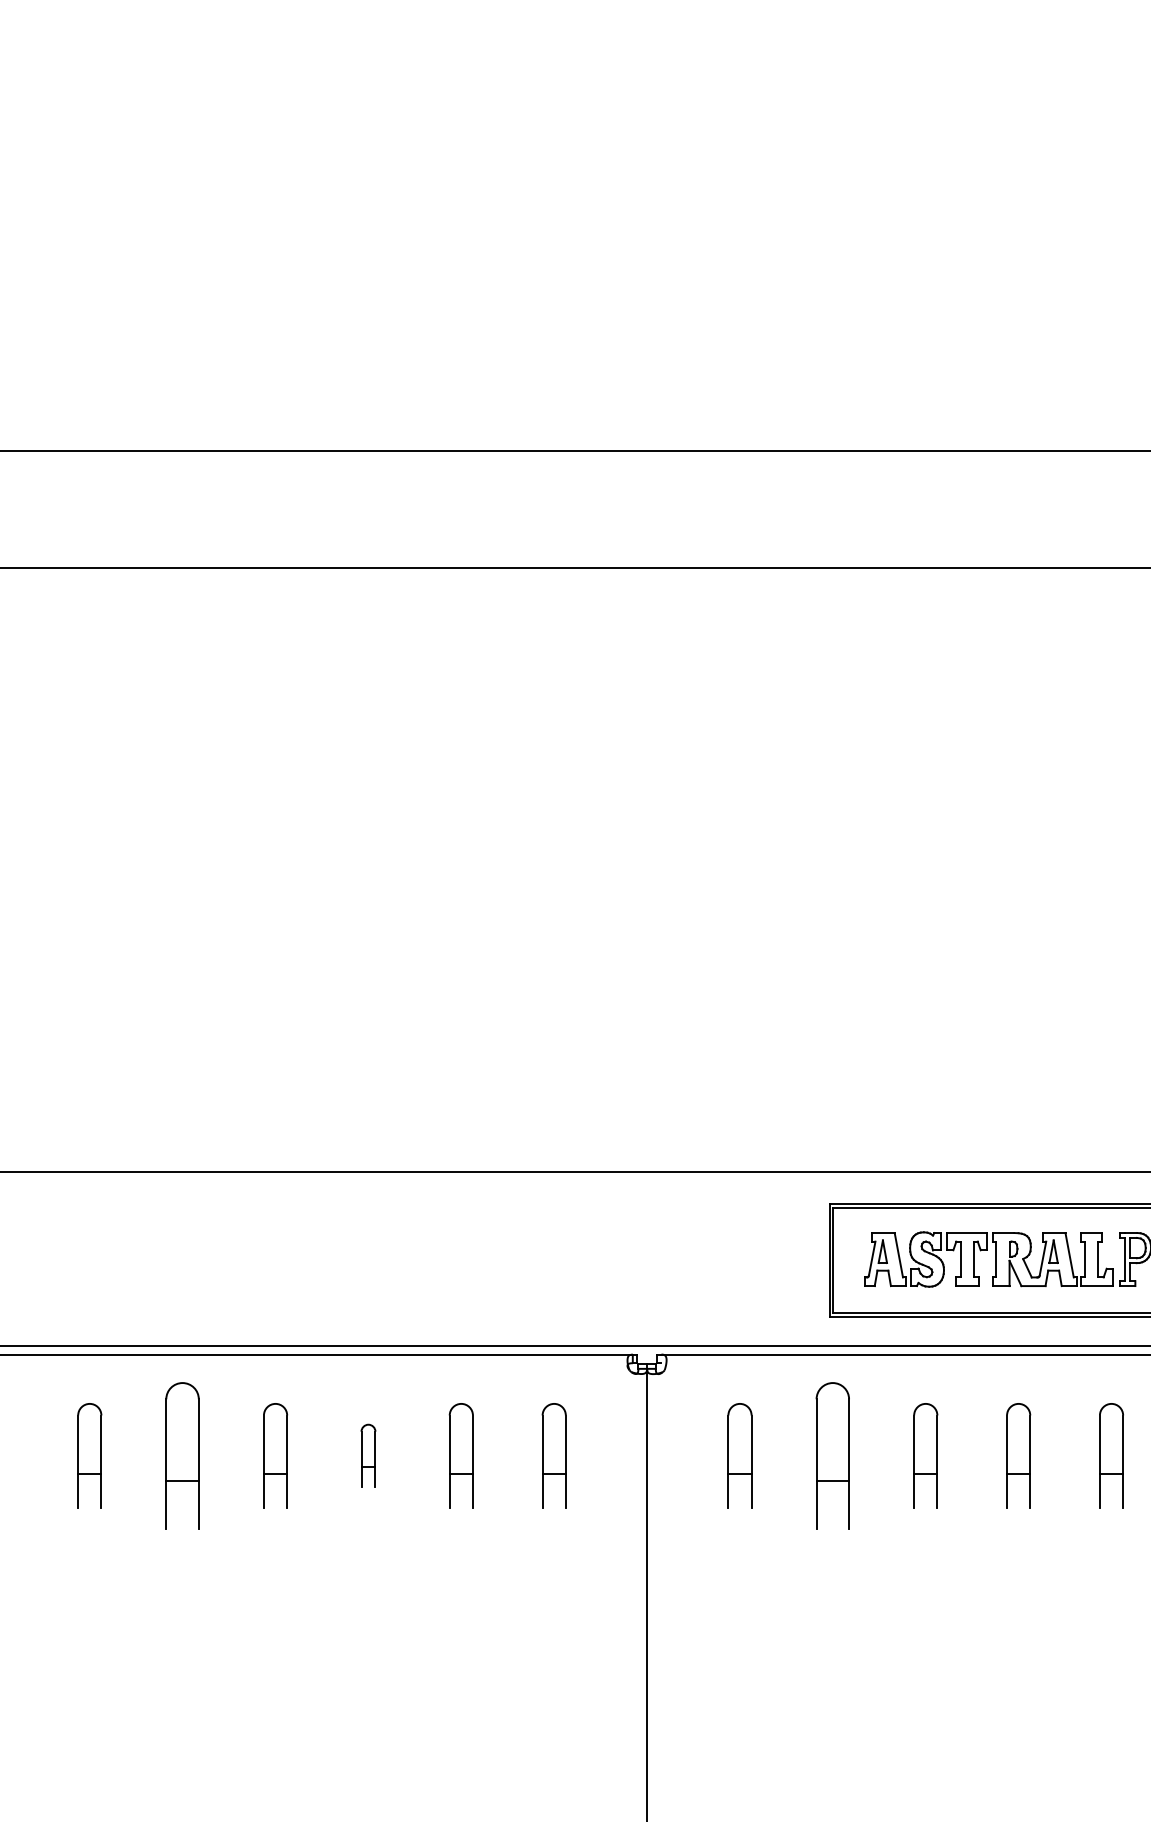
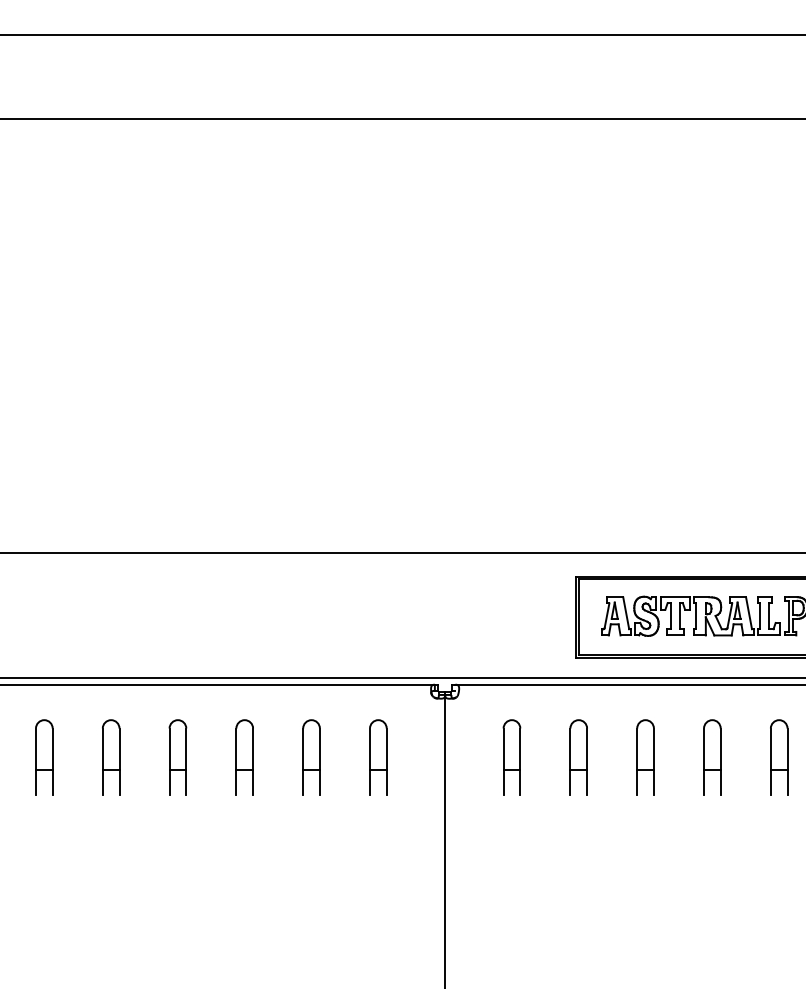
part: (182, 1455) -> (111, 757), size x0.71
part: (368, 1455) -> (244, 757), size x1.67
part: (832, 1455) -> (578, 757), size x0.71

